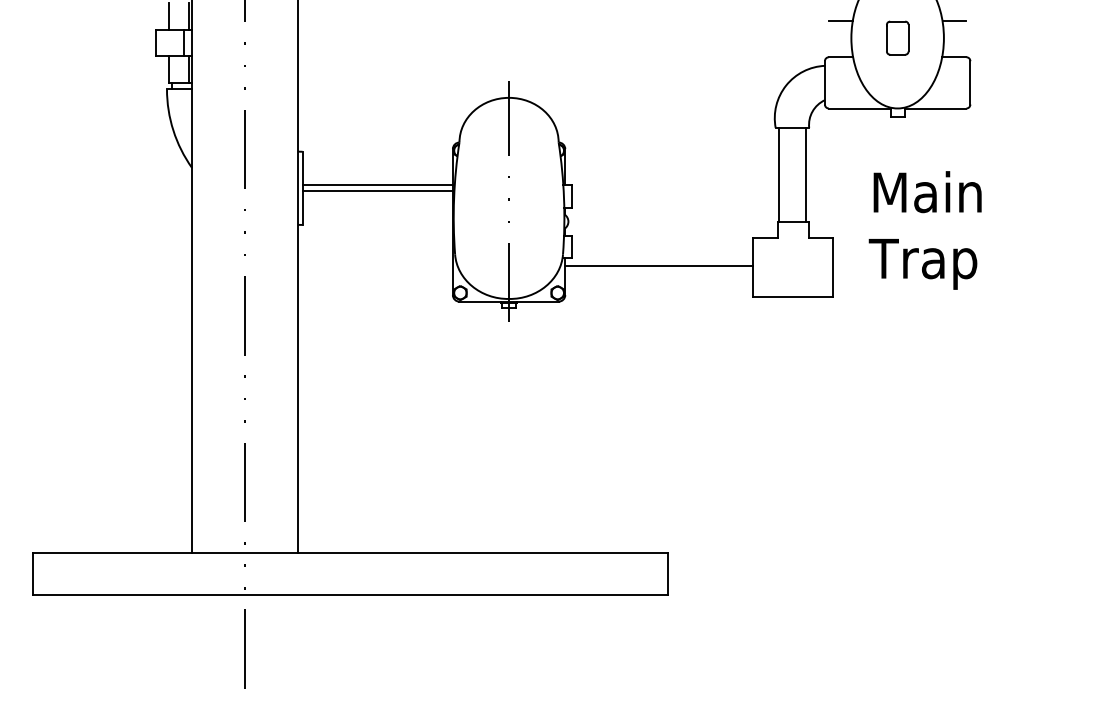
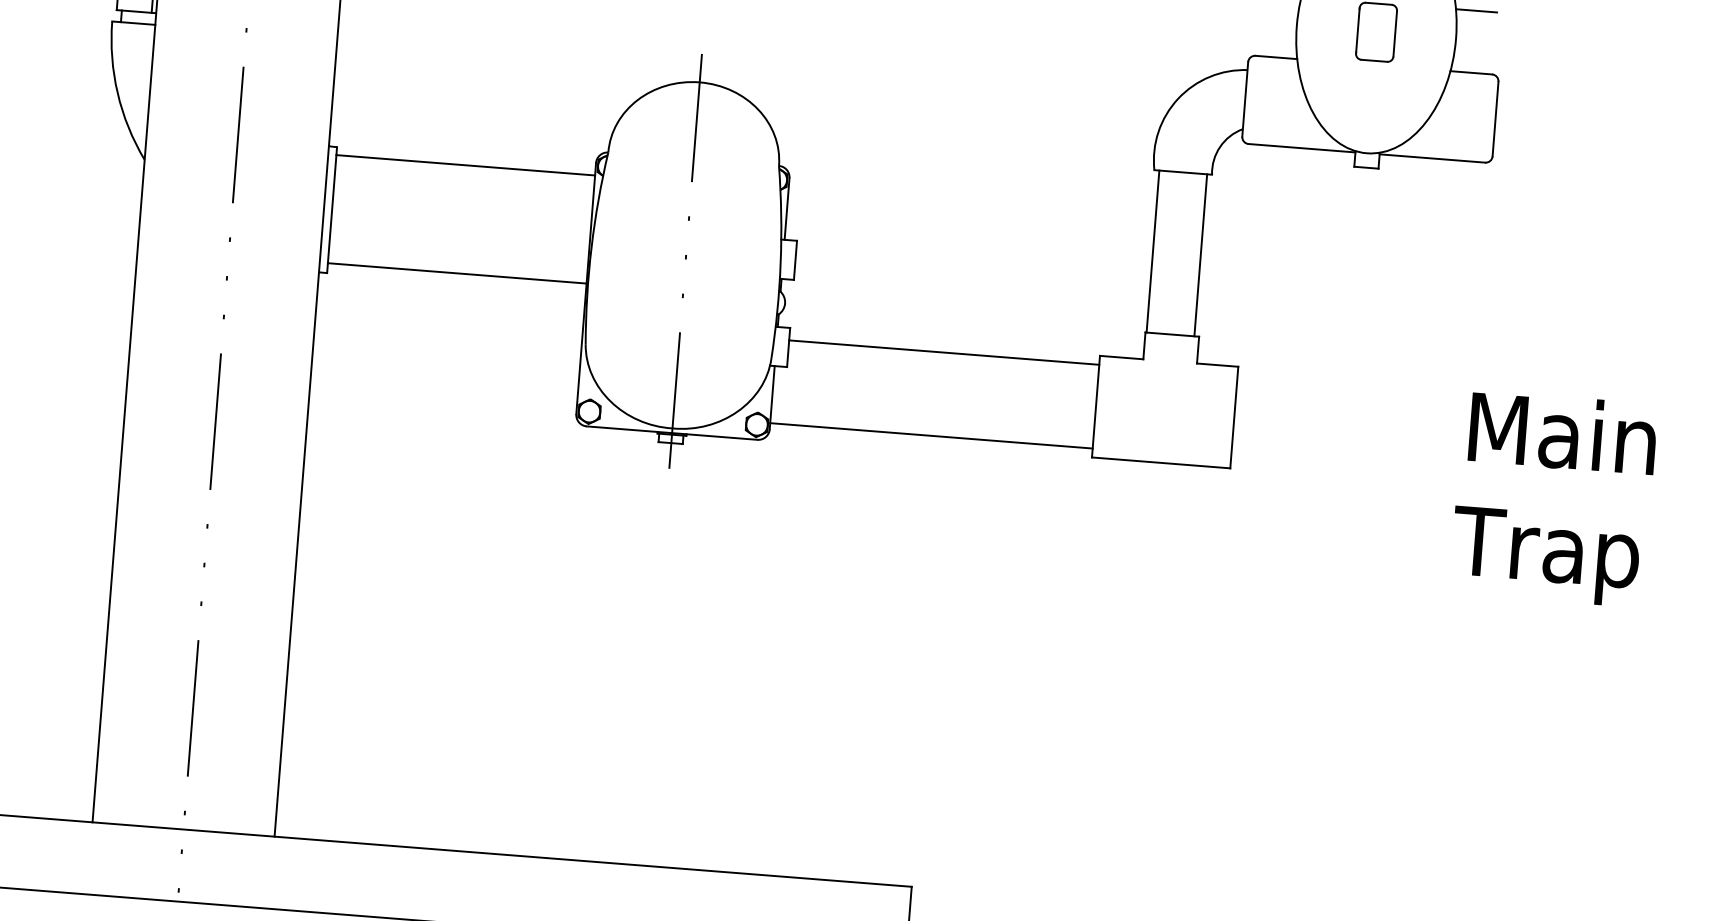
line: (377, 185) -> (465, 165), moved
line: (377, 191) -> (456, 273), moved
text: (924, 230) -> (1552, 498), moved
line: (662, 242) -> (944, 352), added
line: (658, 266) -> (930, 435), moved

